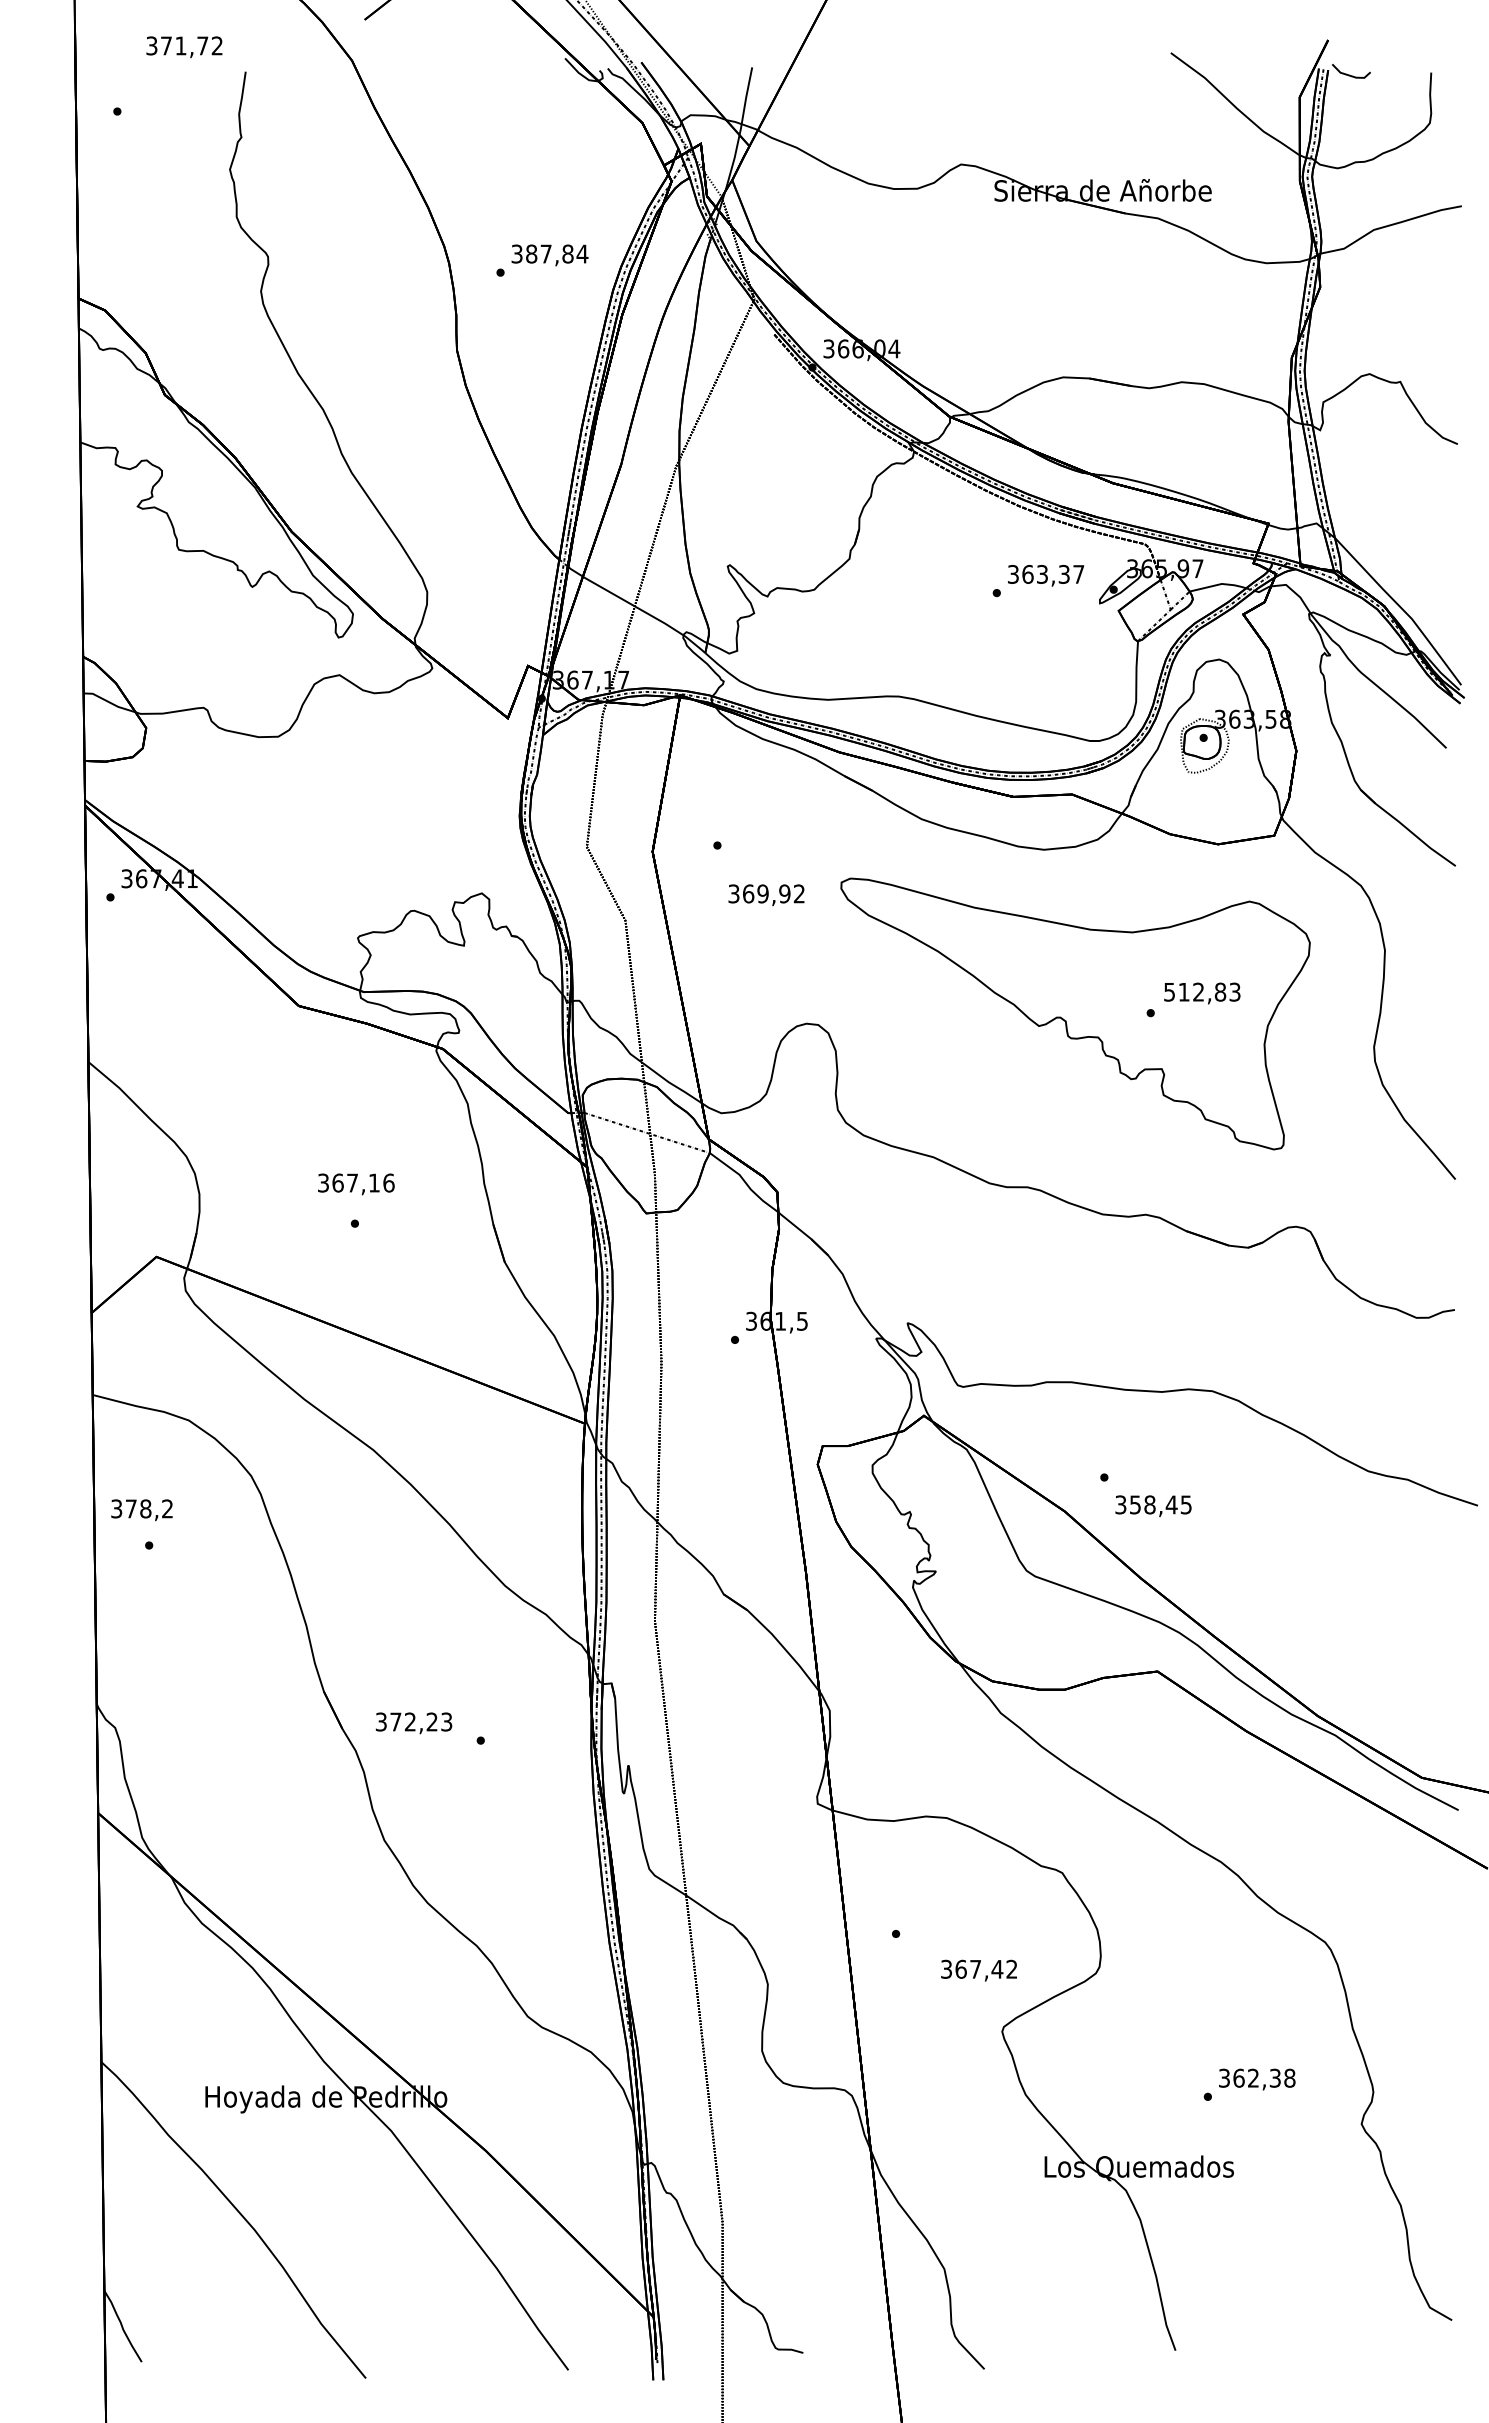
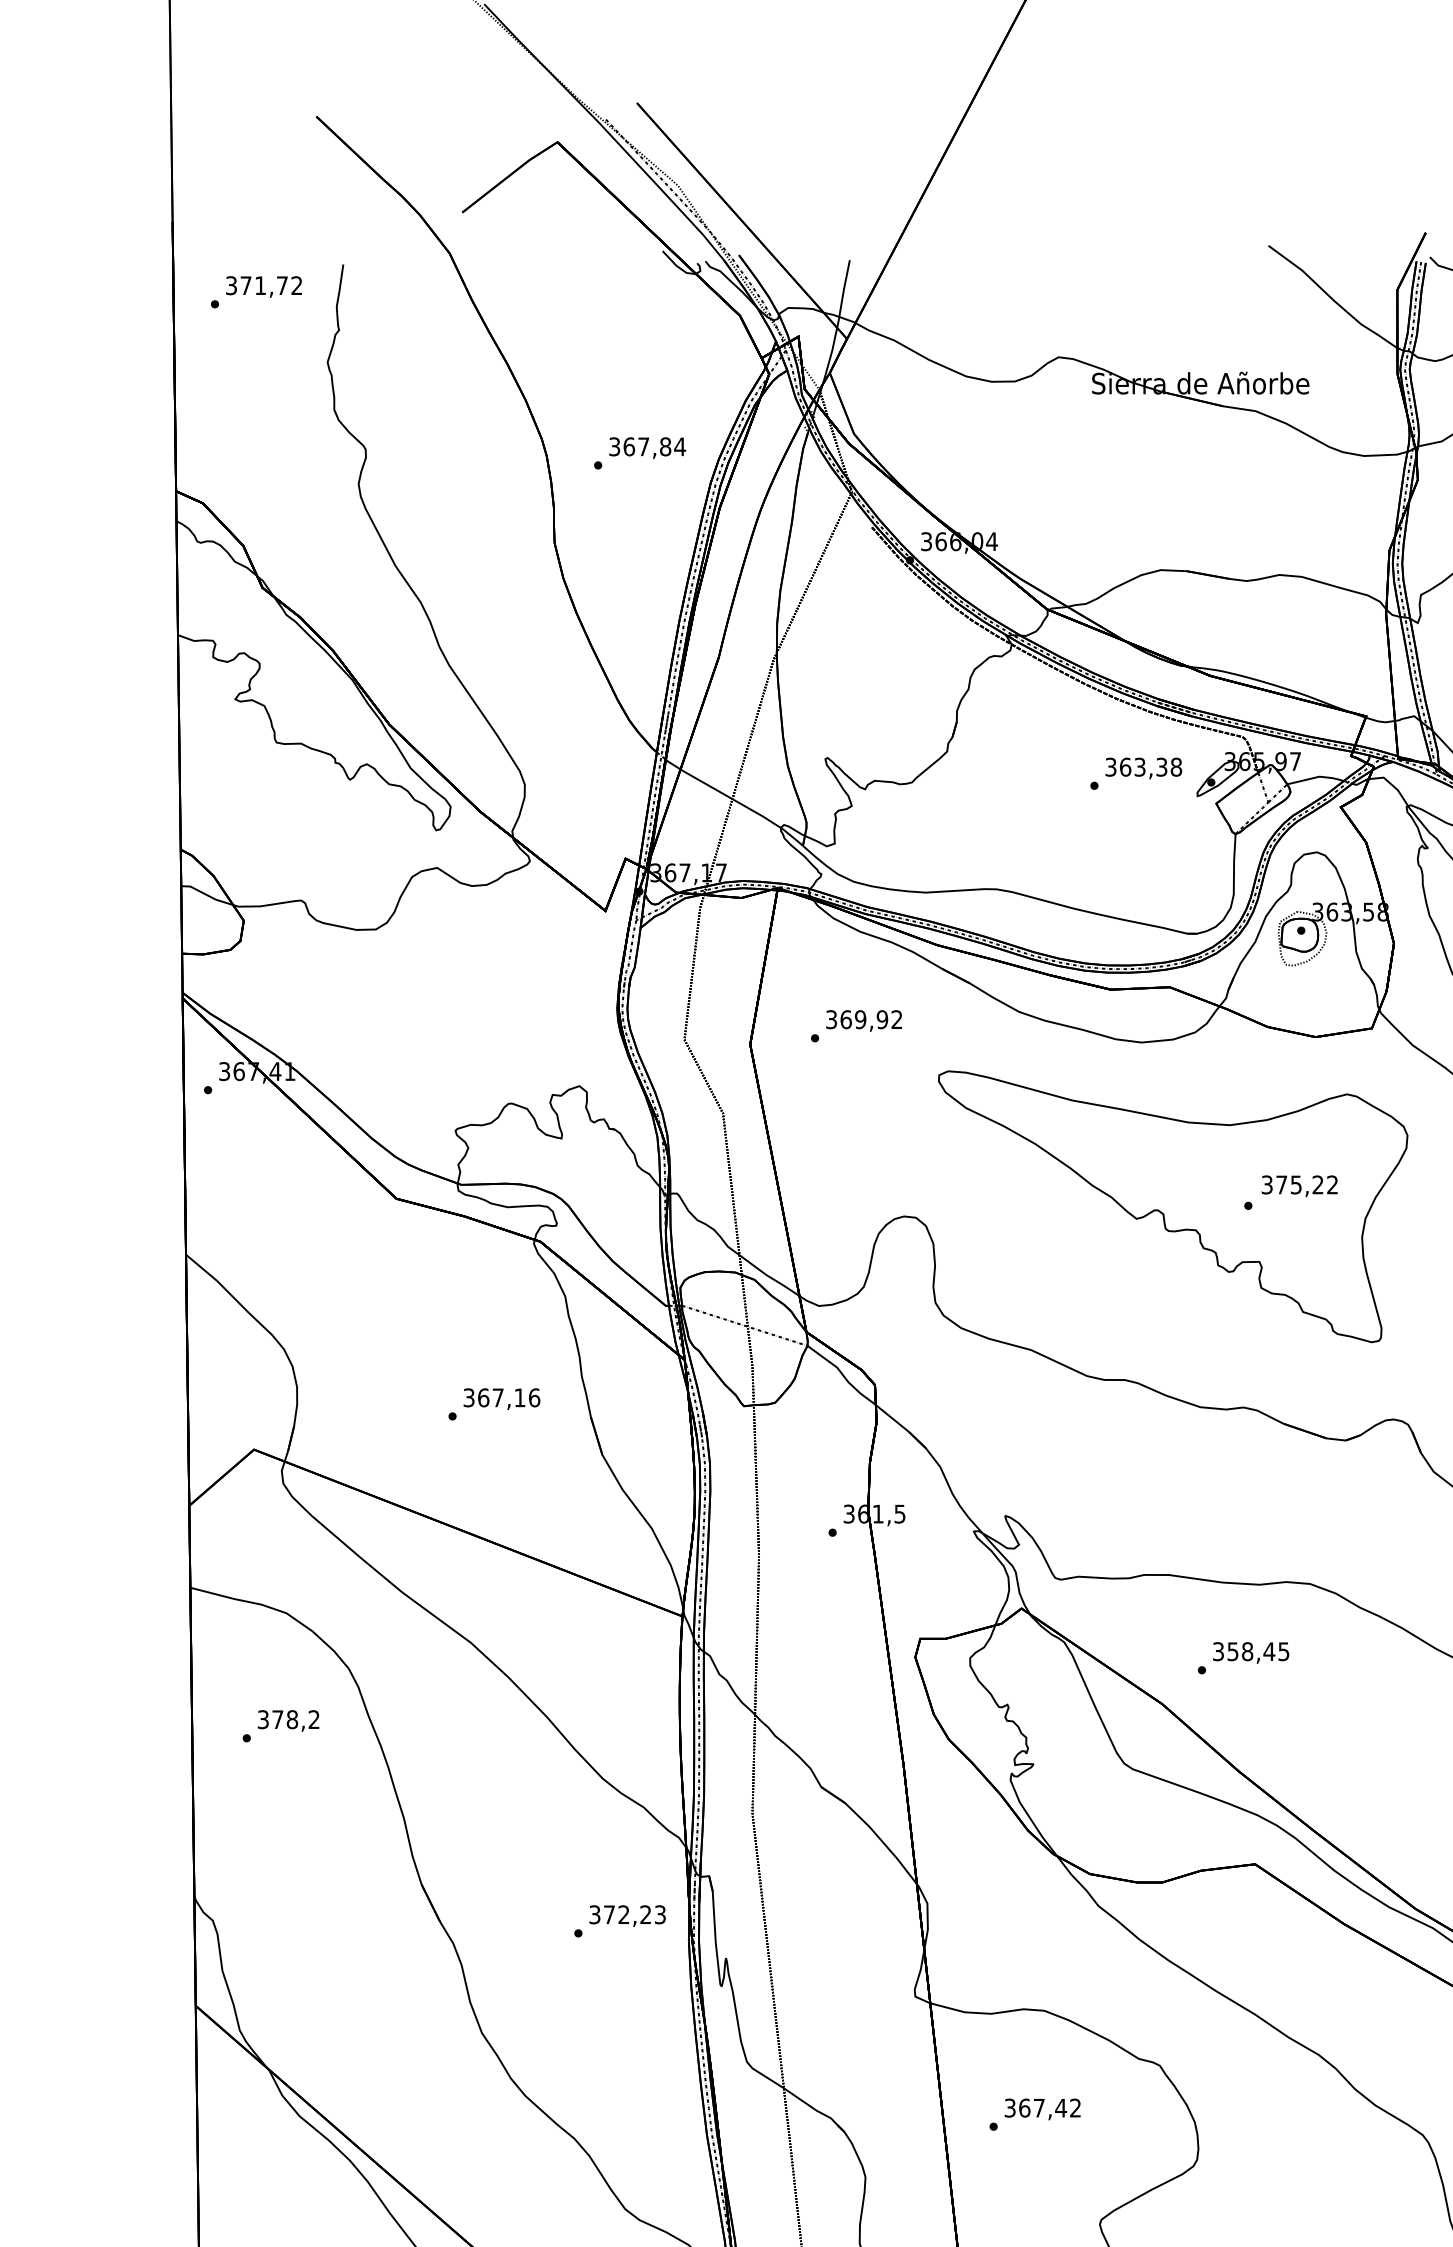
text: (184, 47) -> (264, 287), moved
text: (531, 253) -> (629, 446), 387,84 -> 367,84
text: (1078, 573) -> (1176, 766), 363,37 -> 363,38
text: (766, 895) -> (864, 1021), moved
text: (1202, 991) -> (1300, 1184), 512,83 -> 375,22
text: (356, 1184) -> (502, 1399), moved
text: (1153, 1506) -> (1251, 1653), moved
text: (141, 1510) -> (288, 1721), moved
text: (413, 1723) -> (627, 1916), moved
text: (978, 1970) -> (1042, 2109), moved

